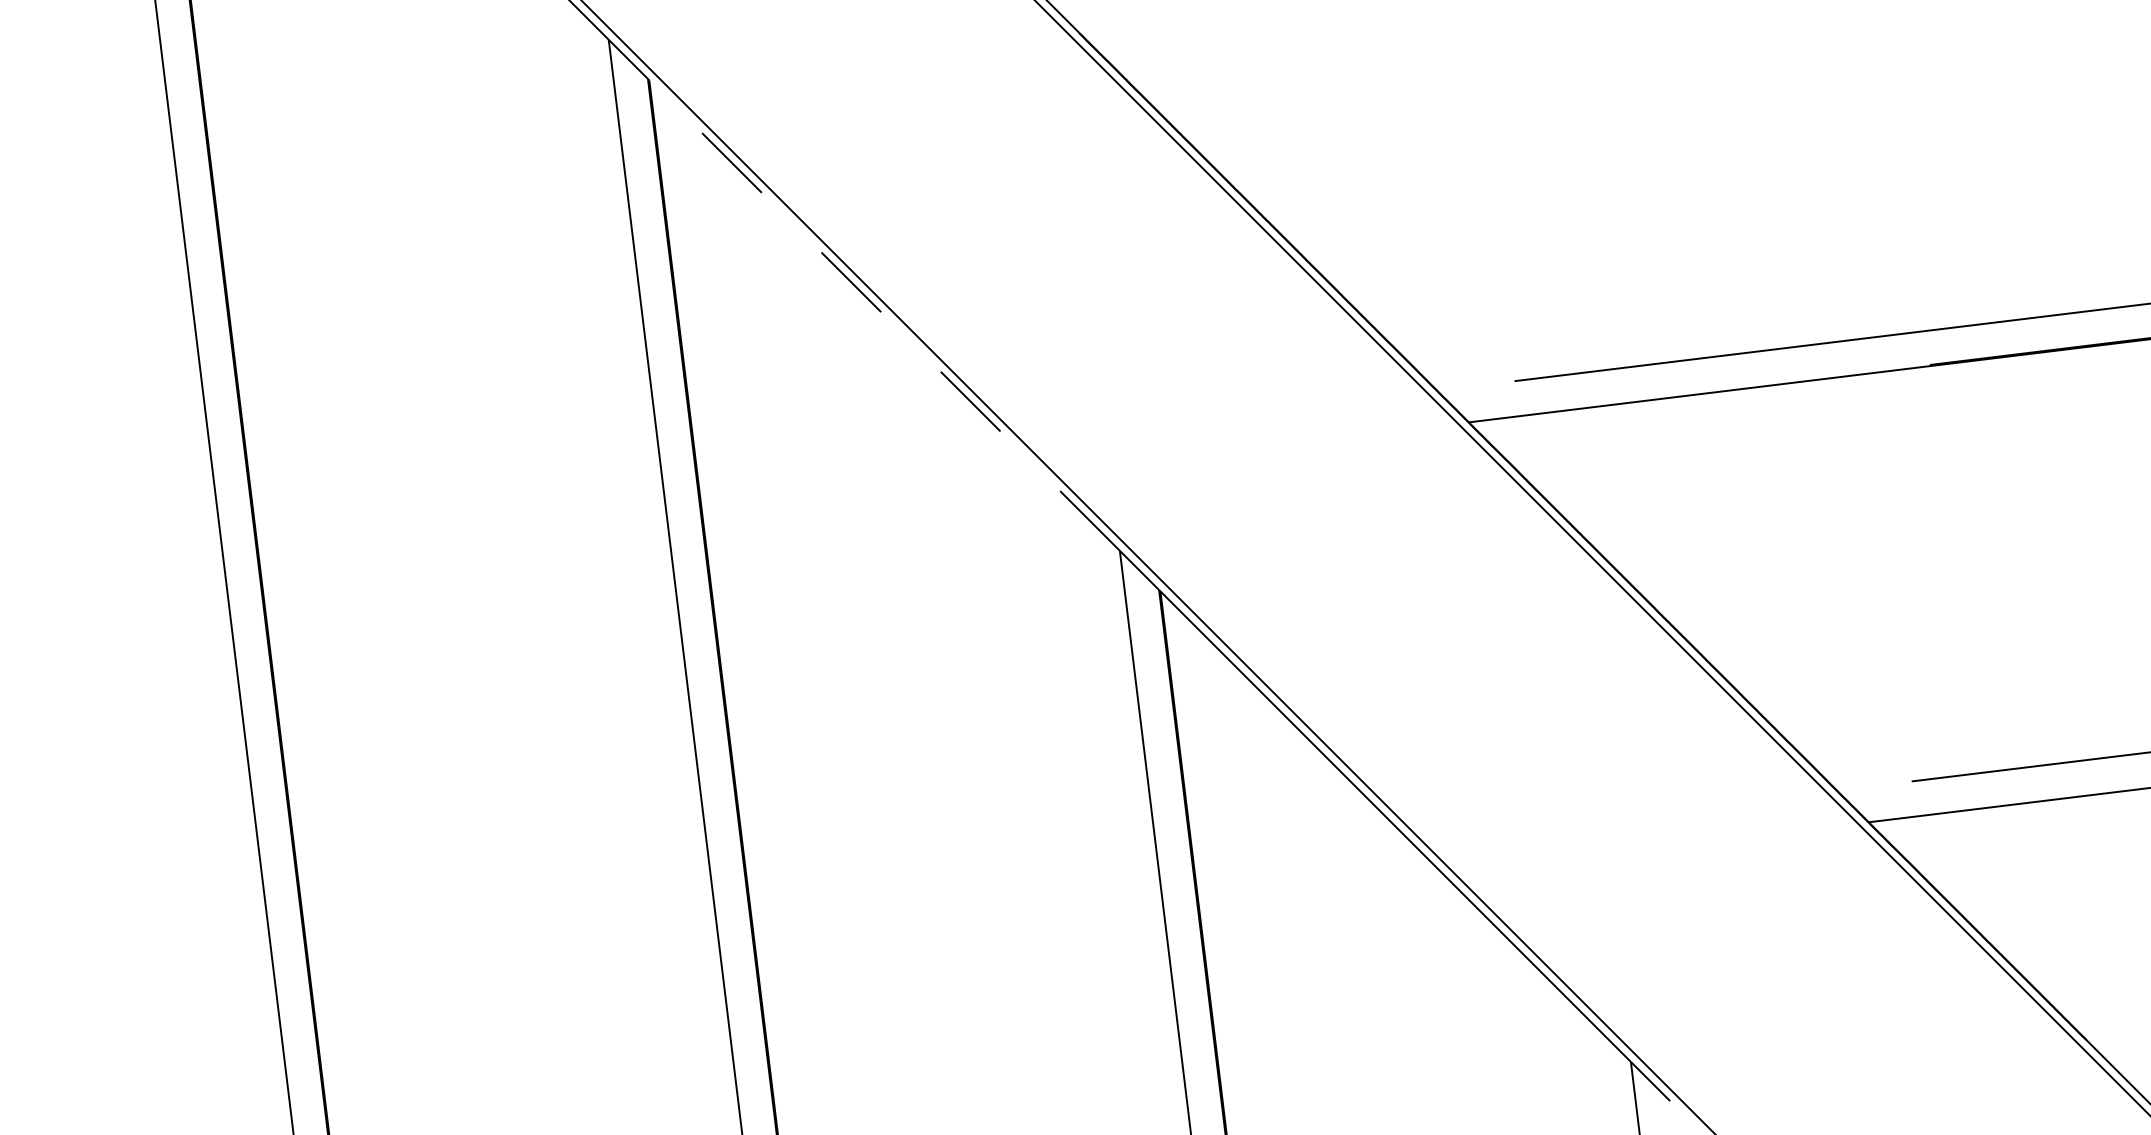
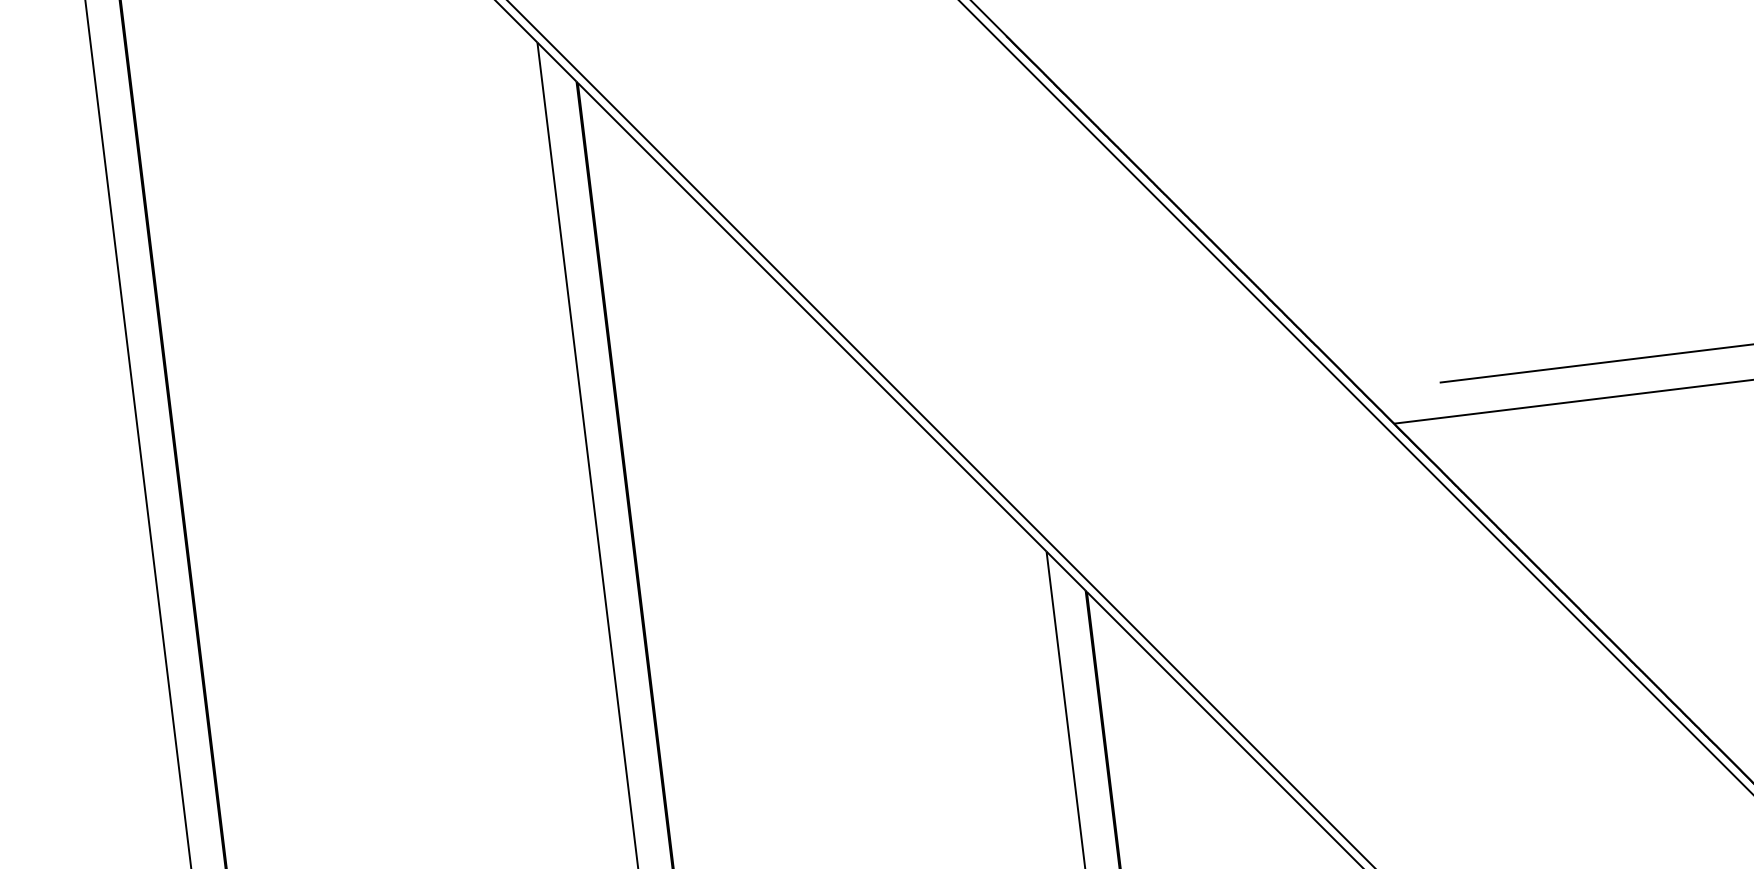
line: (884, 315) -> (812, 317), dashed -> solid

